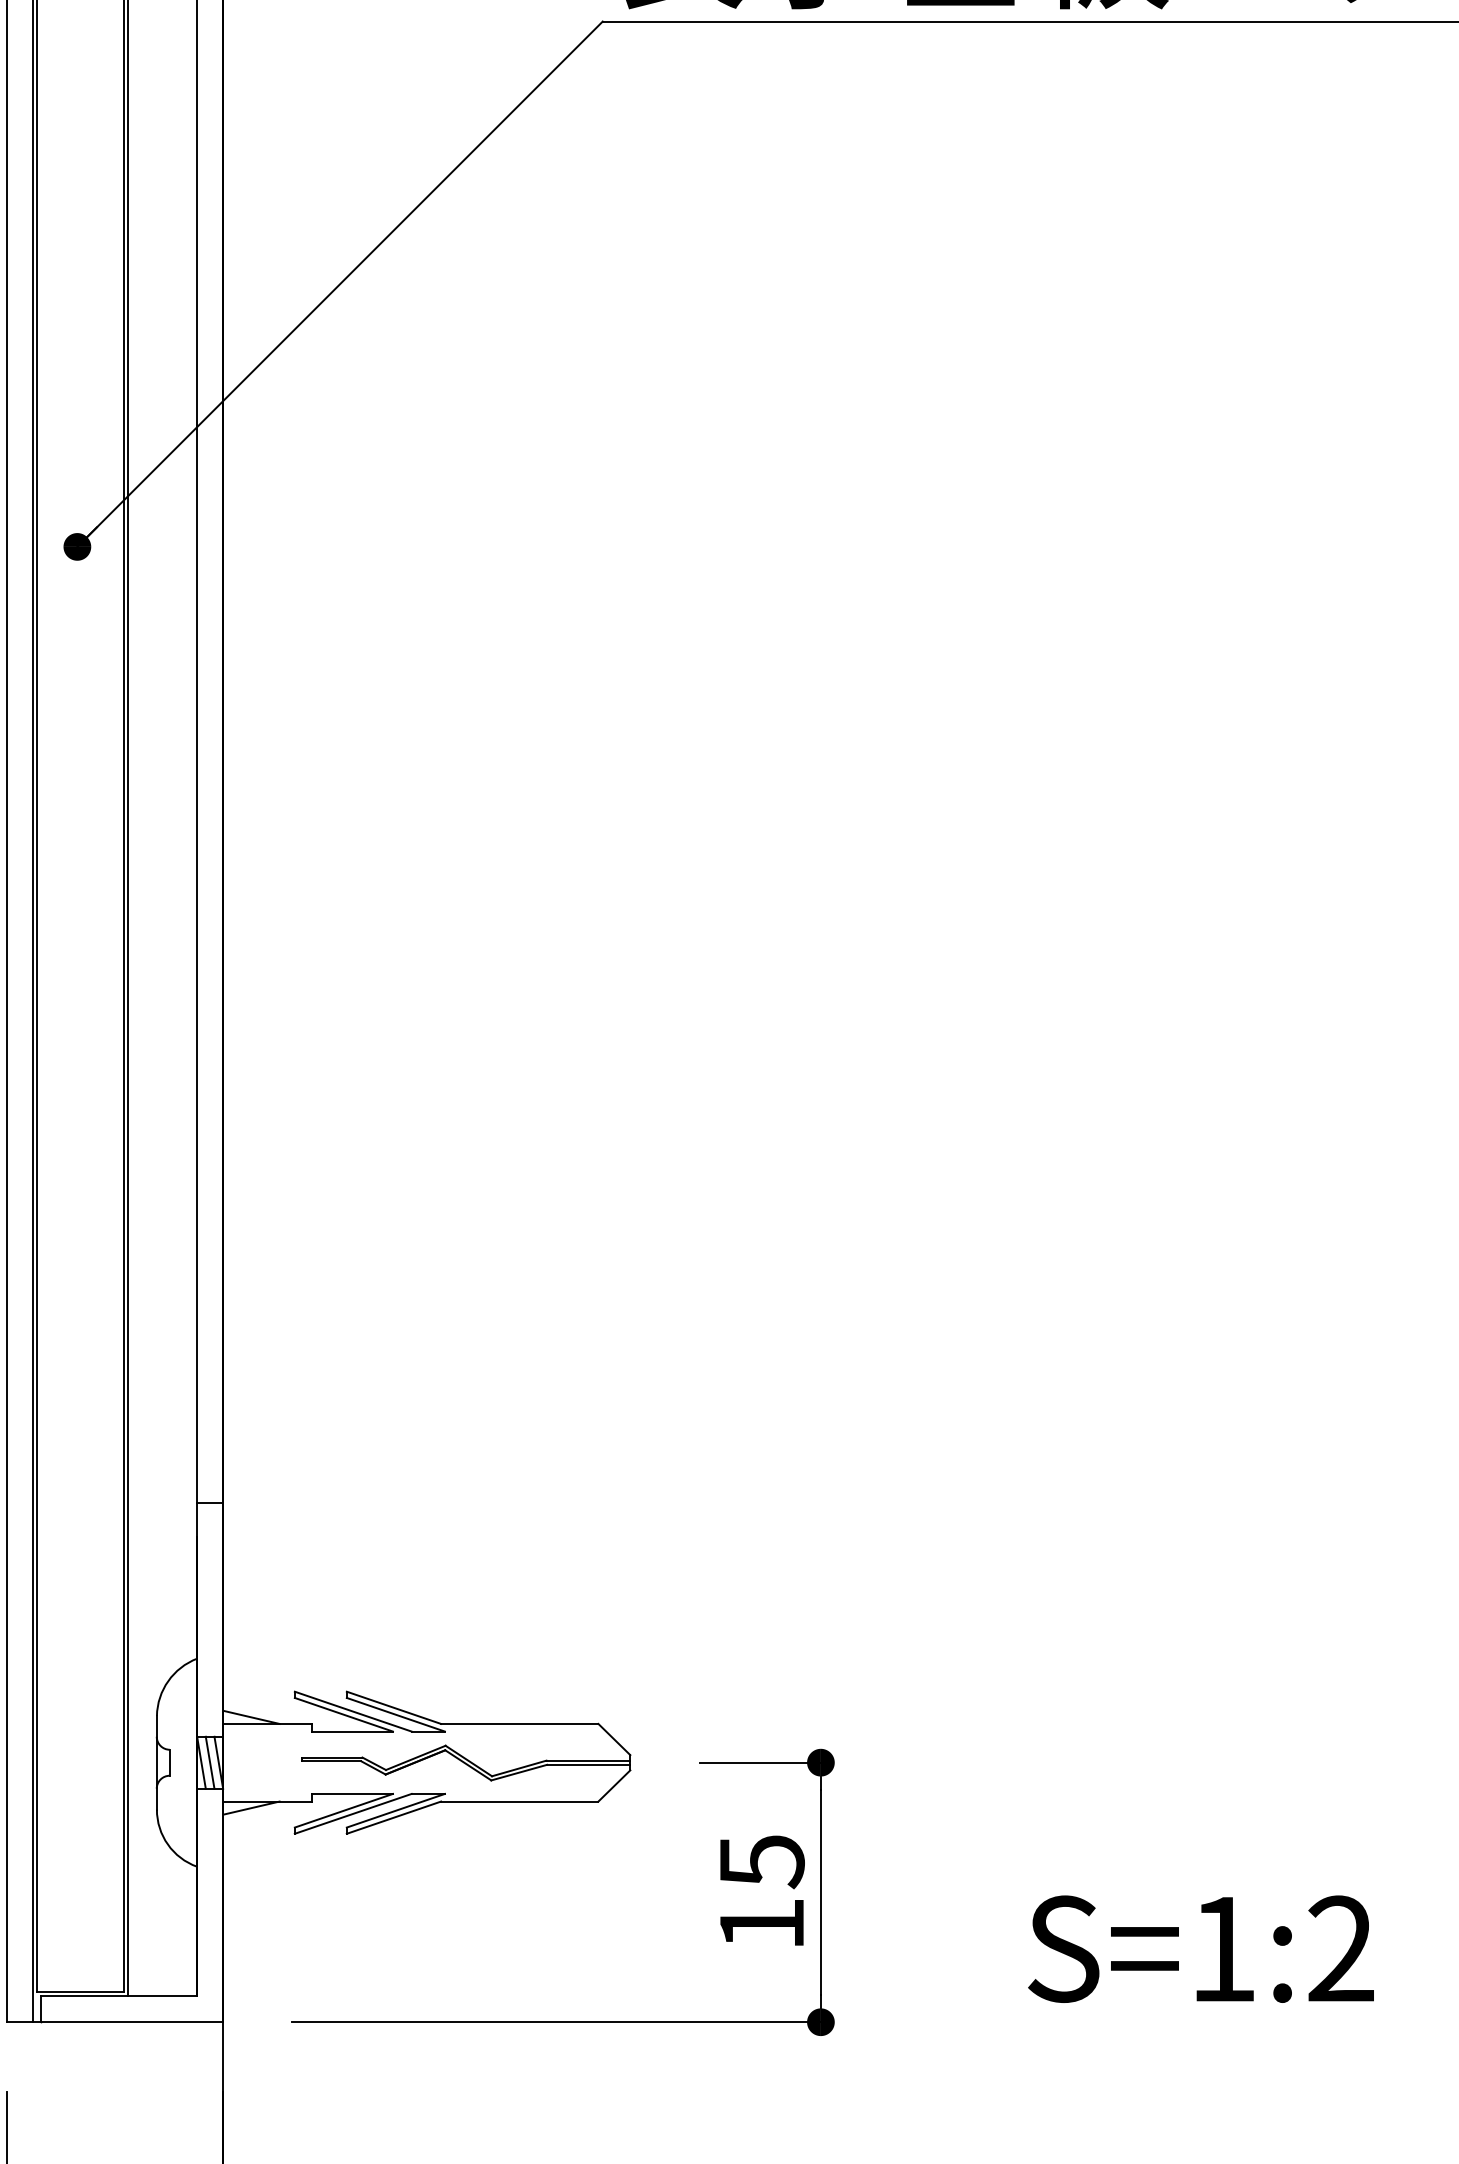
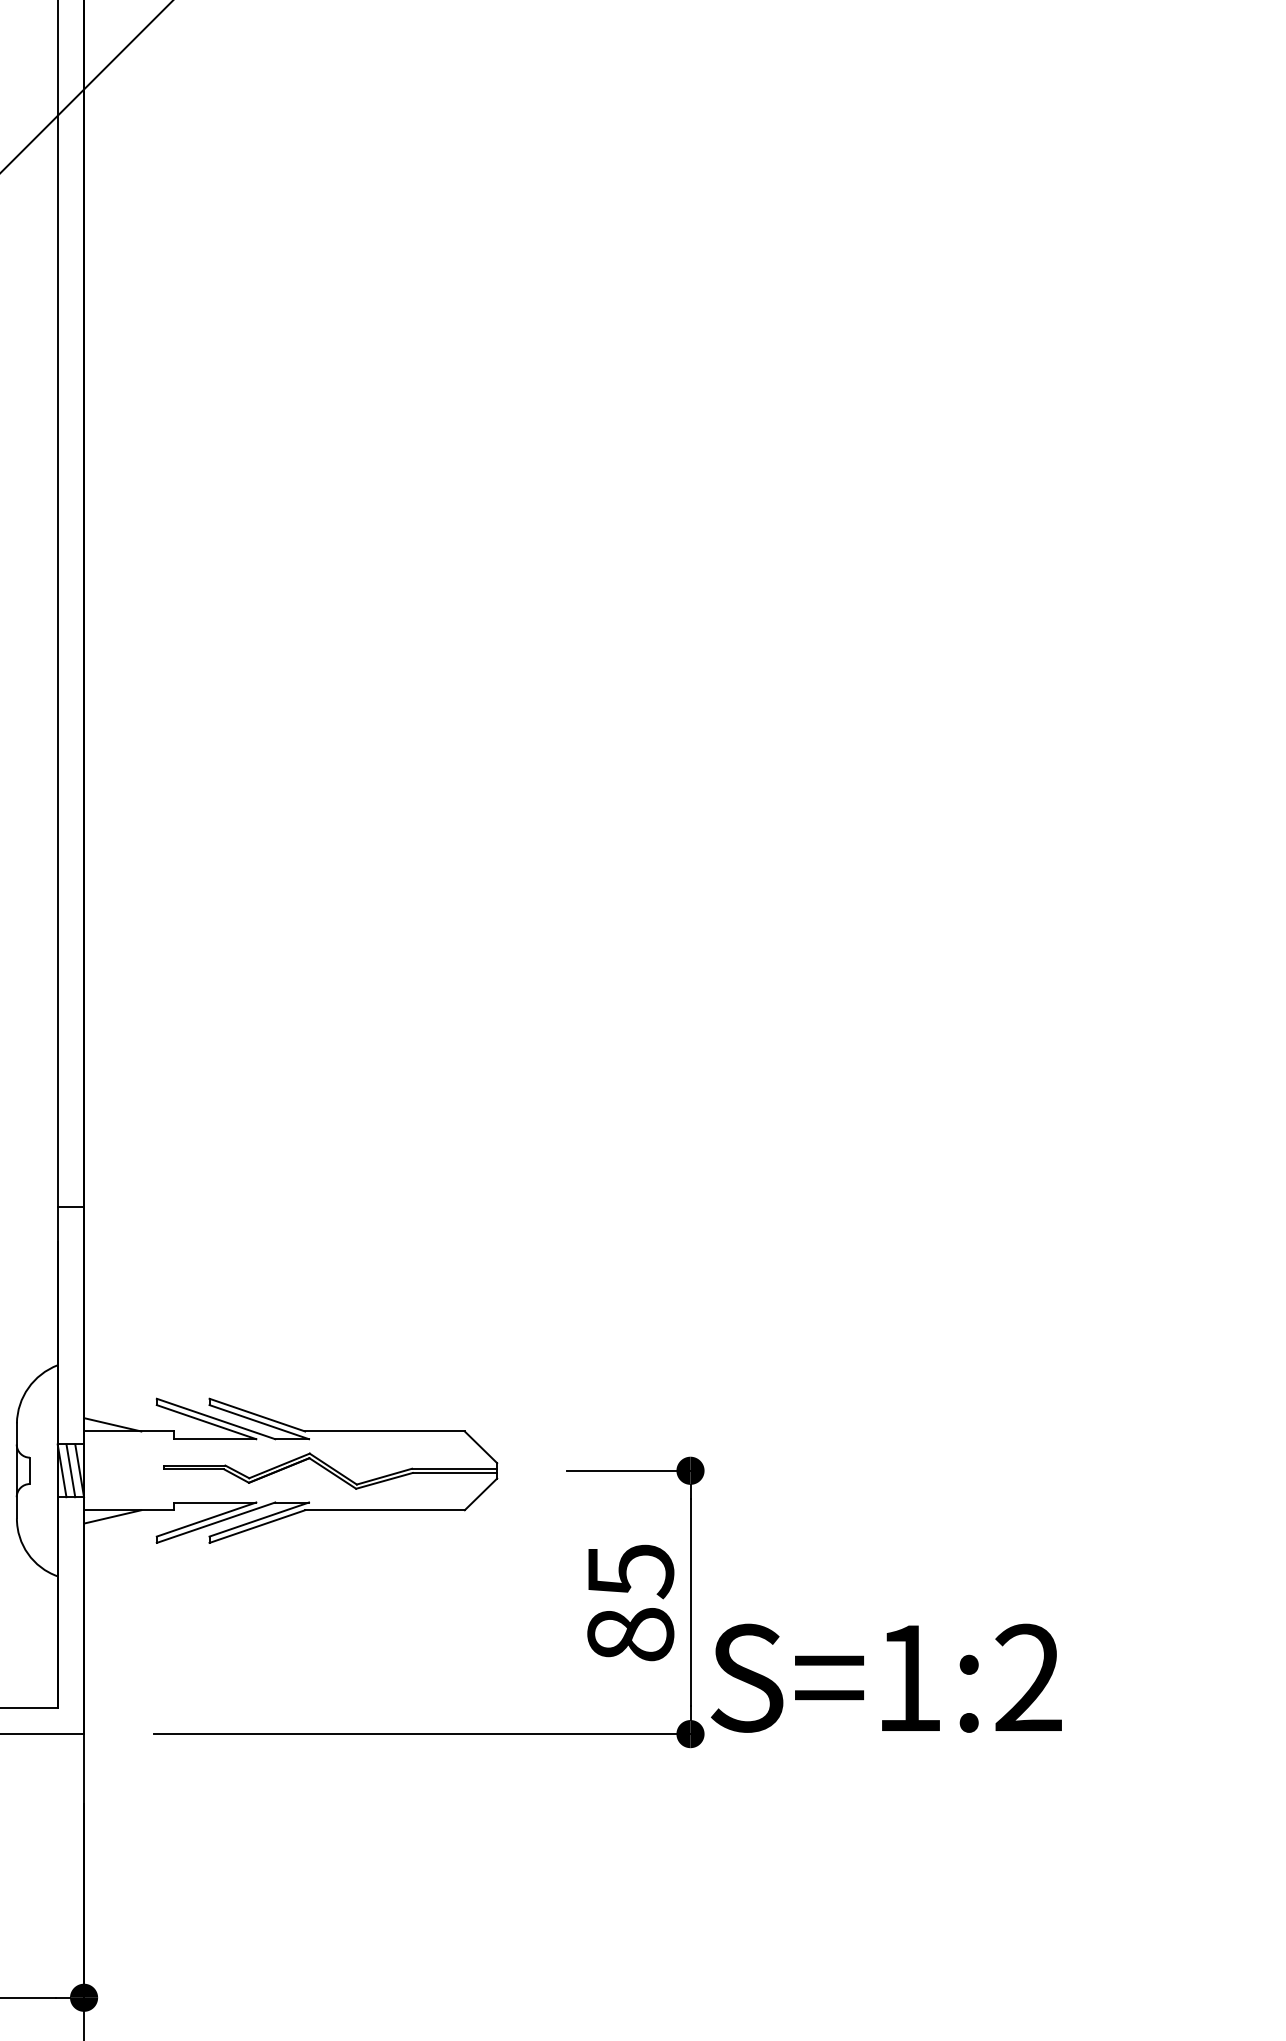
text: (761, 1923) -> (630, 1633), 15 -> 85
text: (1200, 1948) -> (885, 1677), moved

